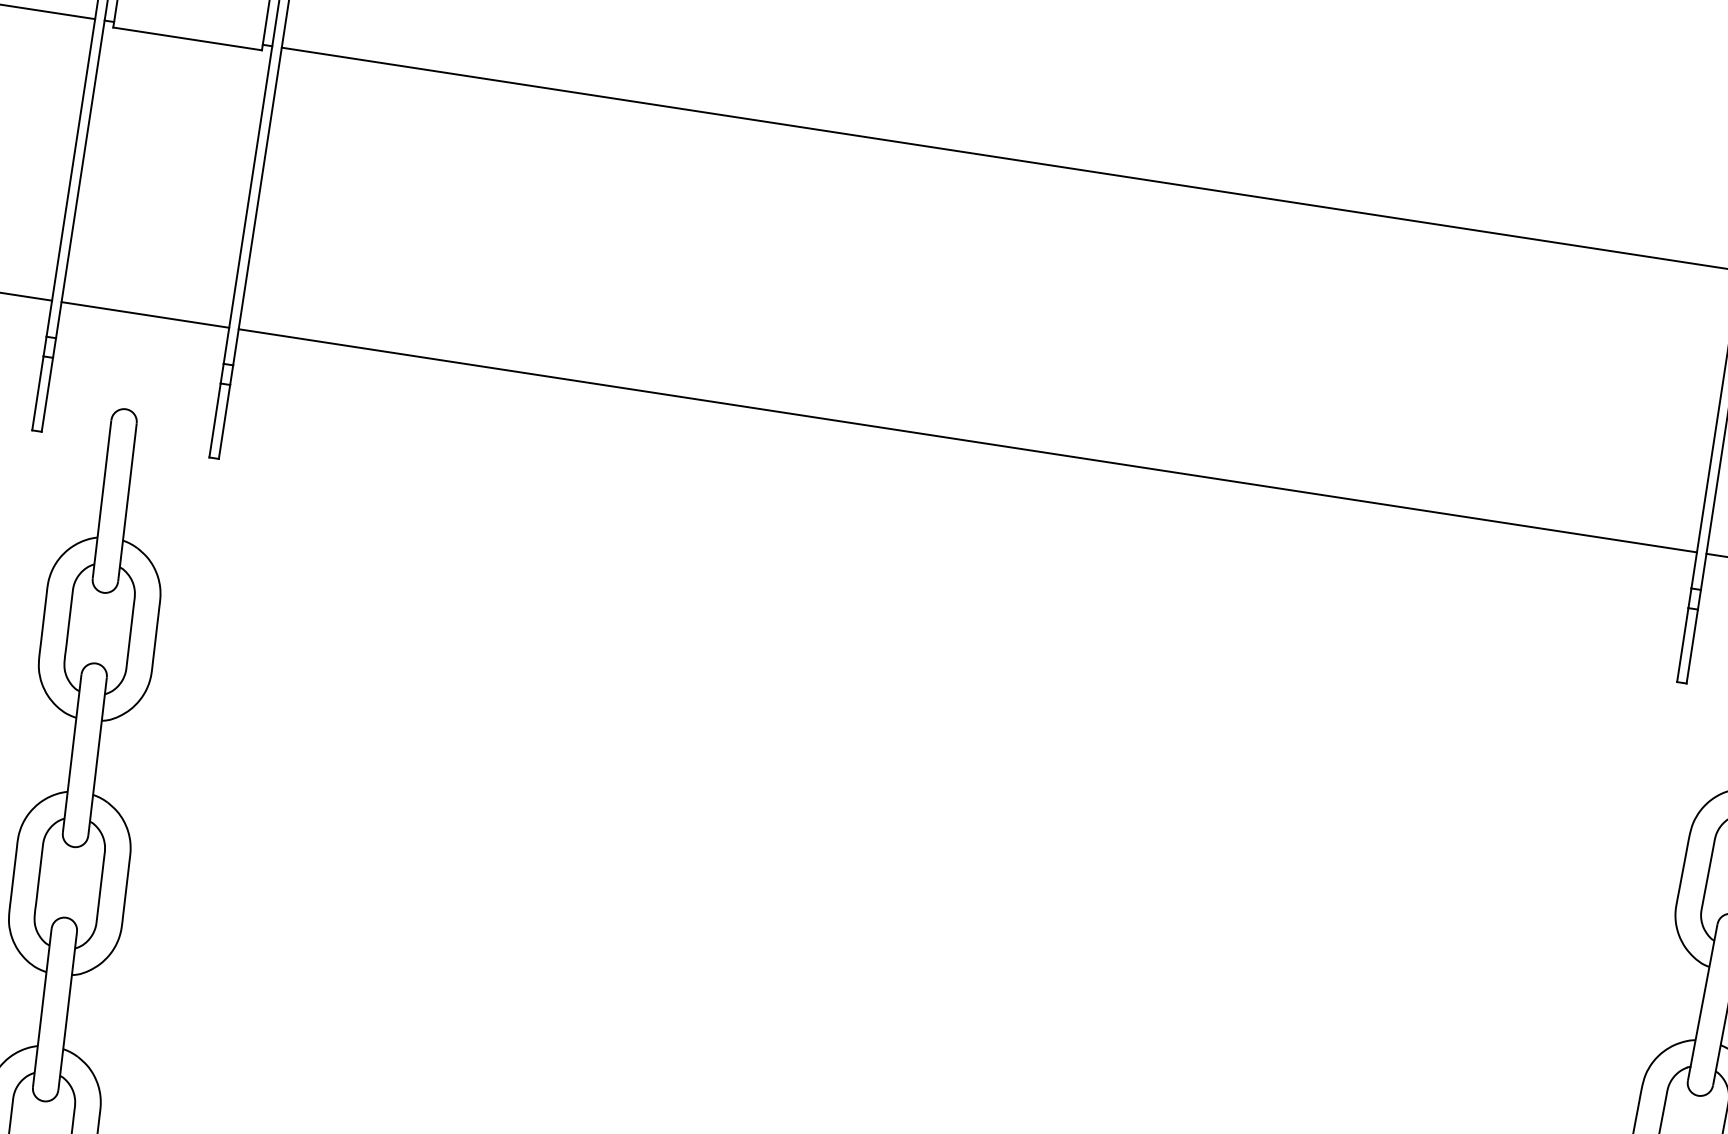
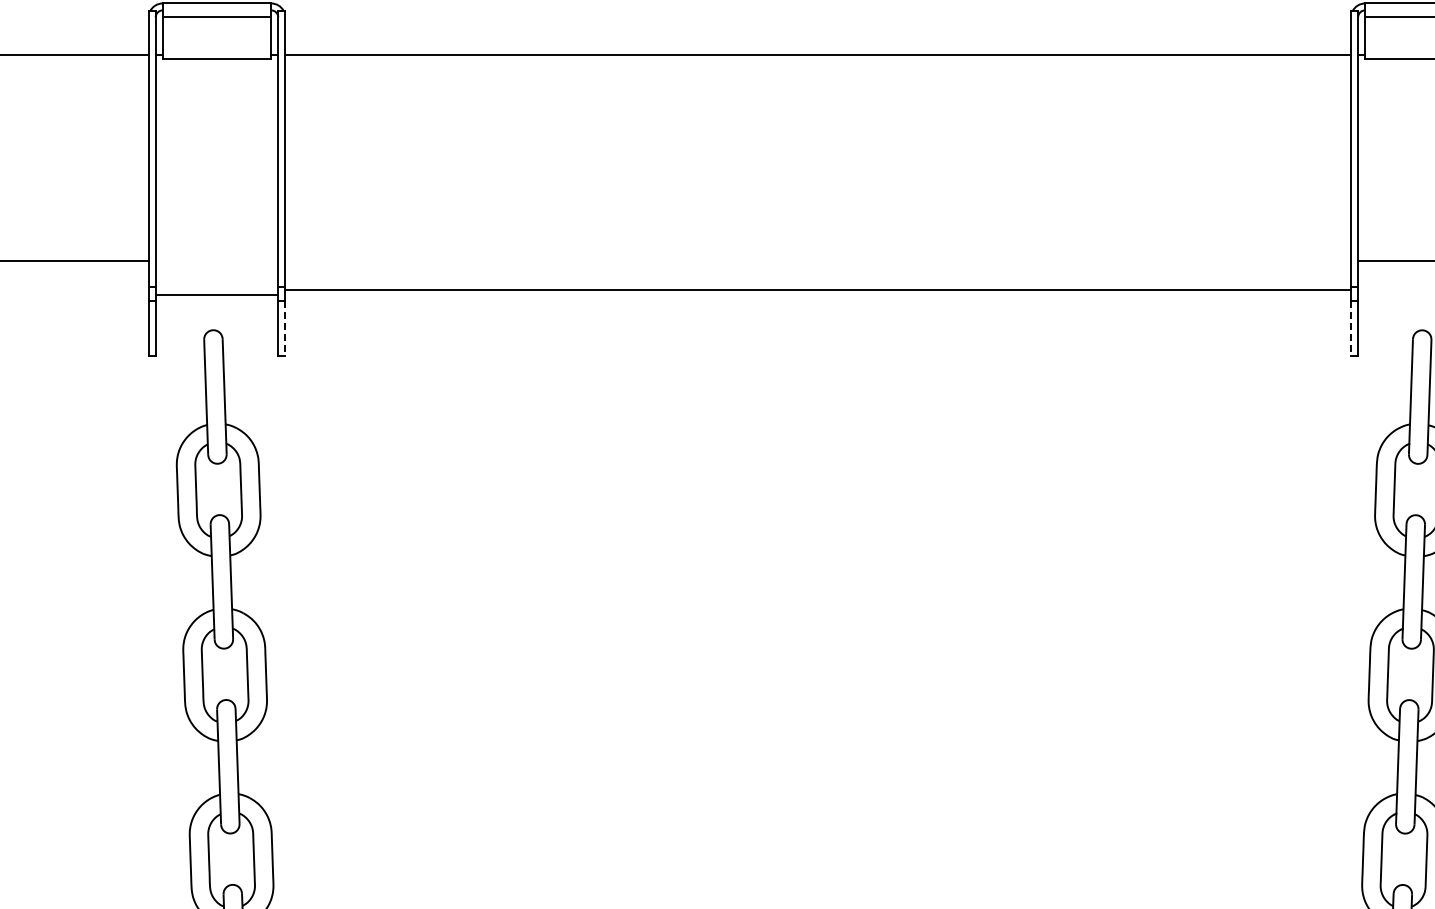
line: (144, 314) -> (216, 294), moved
line: (224, 423) -> (285, 329), solid -> dashed
line: (968, 440) -> (818, 289), moved
line: (1682, 646) -> (1351, 329), solid -> dashed

